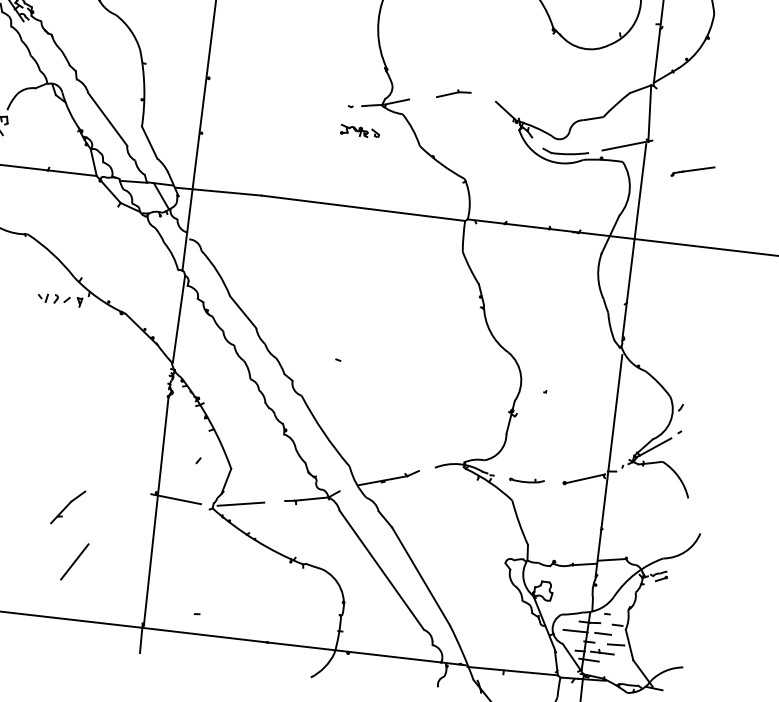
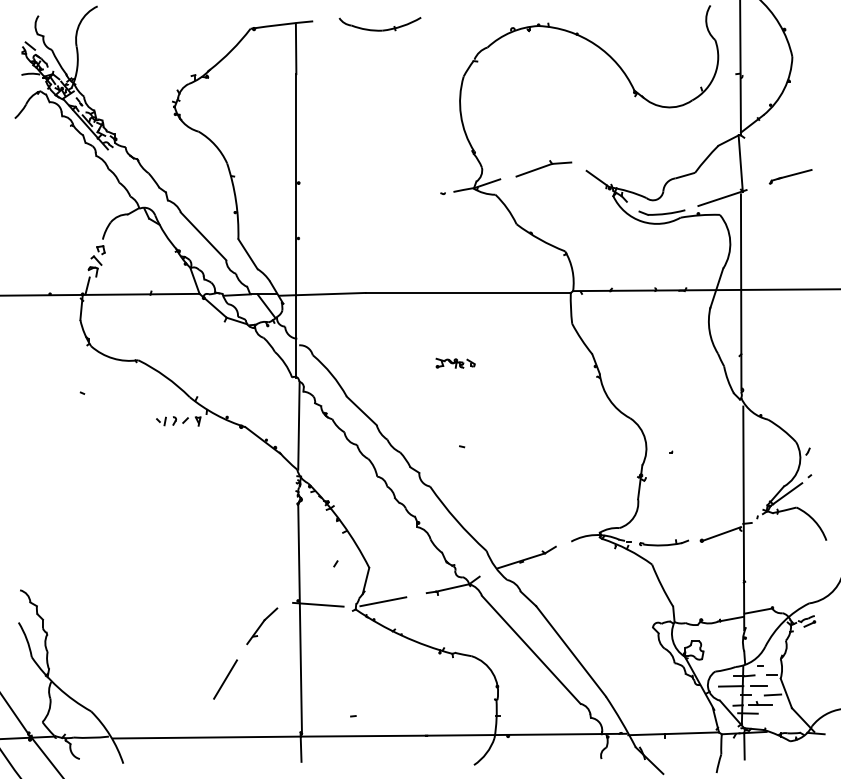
part: (453, 94) -> (543, 168), size x1.67
part: (360, 130) -> (455, 362), moved
part: (692, 171) -> (790, 176), moved
part: (527, 480) -> (664, 542), size x1.43
part: (68, 507) -> (262, 626), moved

